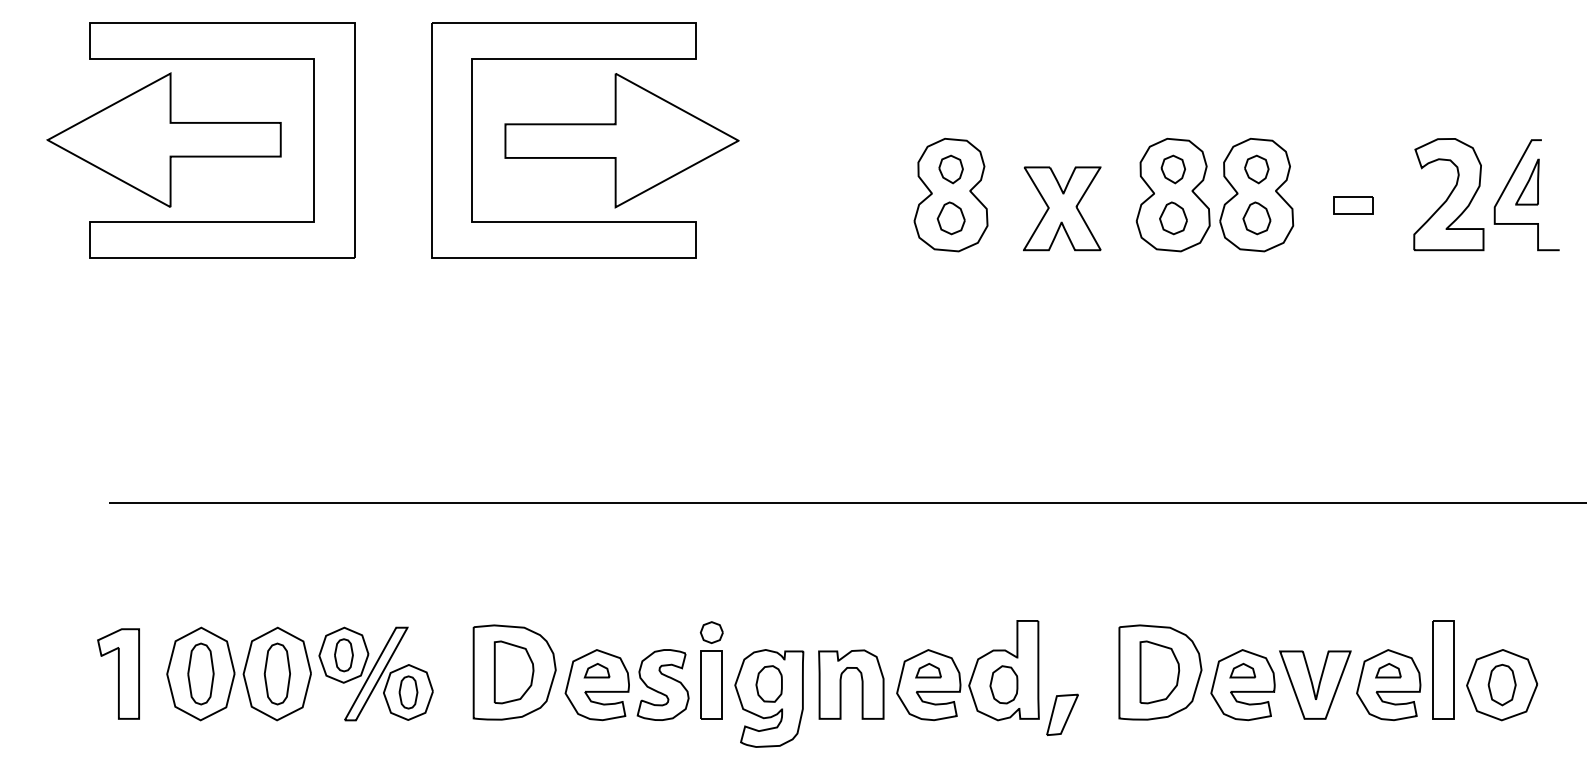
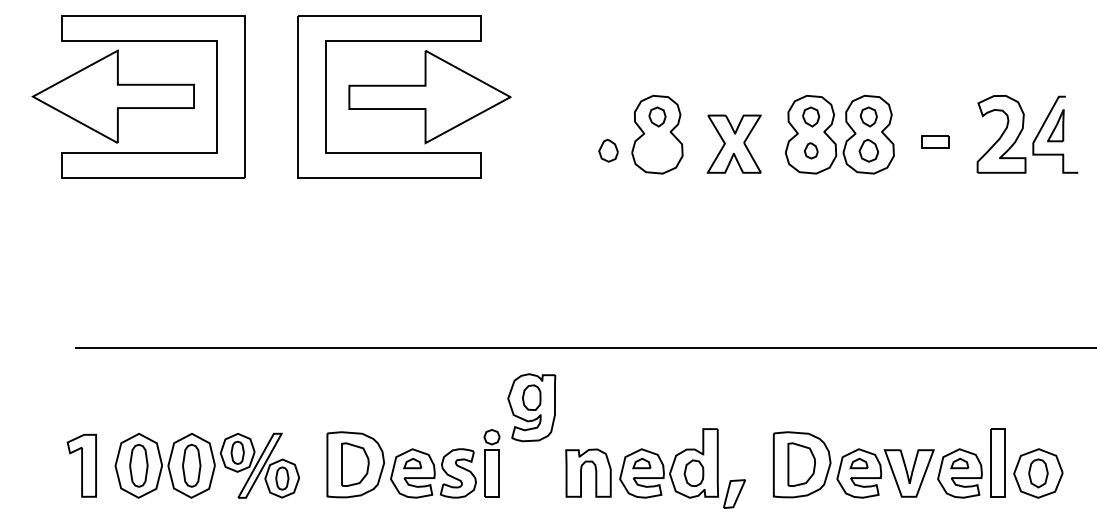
part: (951, 217) -> (608, 150), moved
part: (1173, 217) -> (811, 150), size x0.7
part: (768, 698) -> (531, 407), moved

